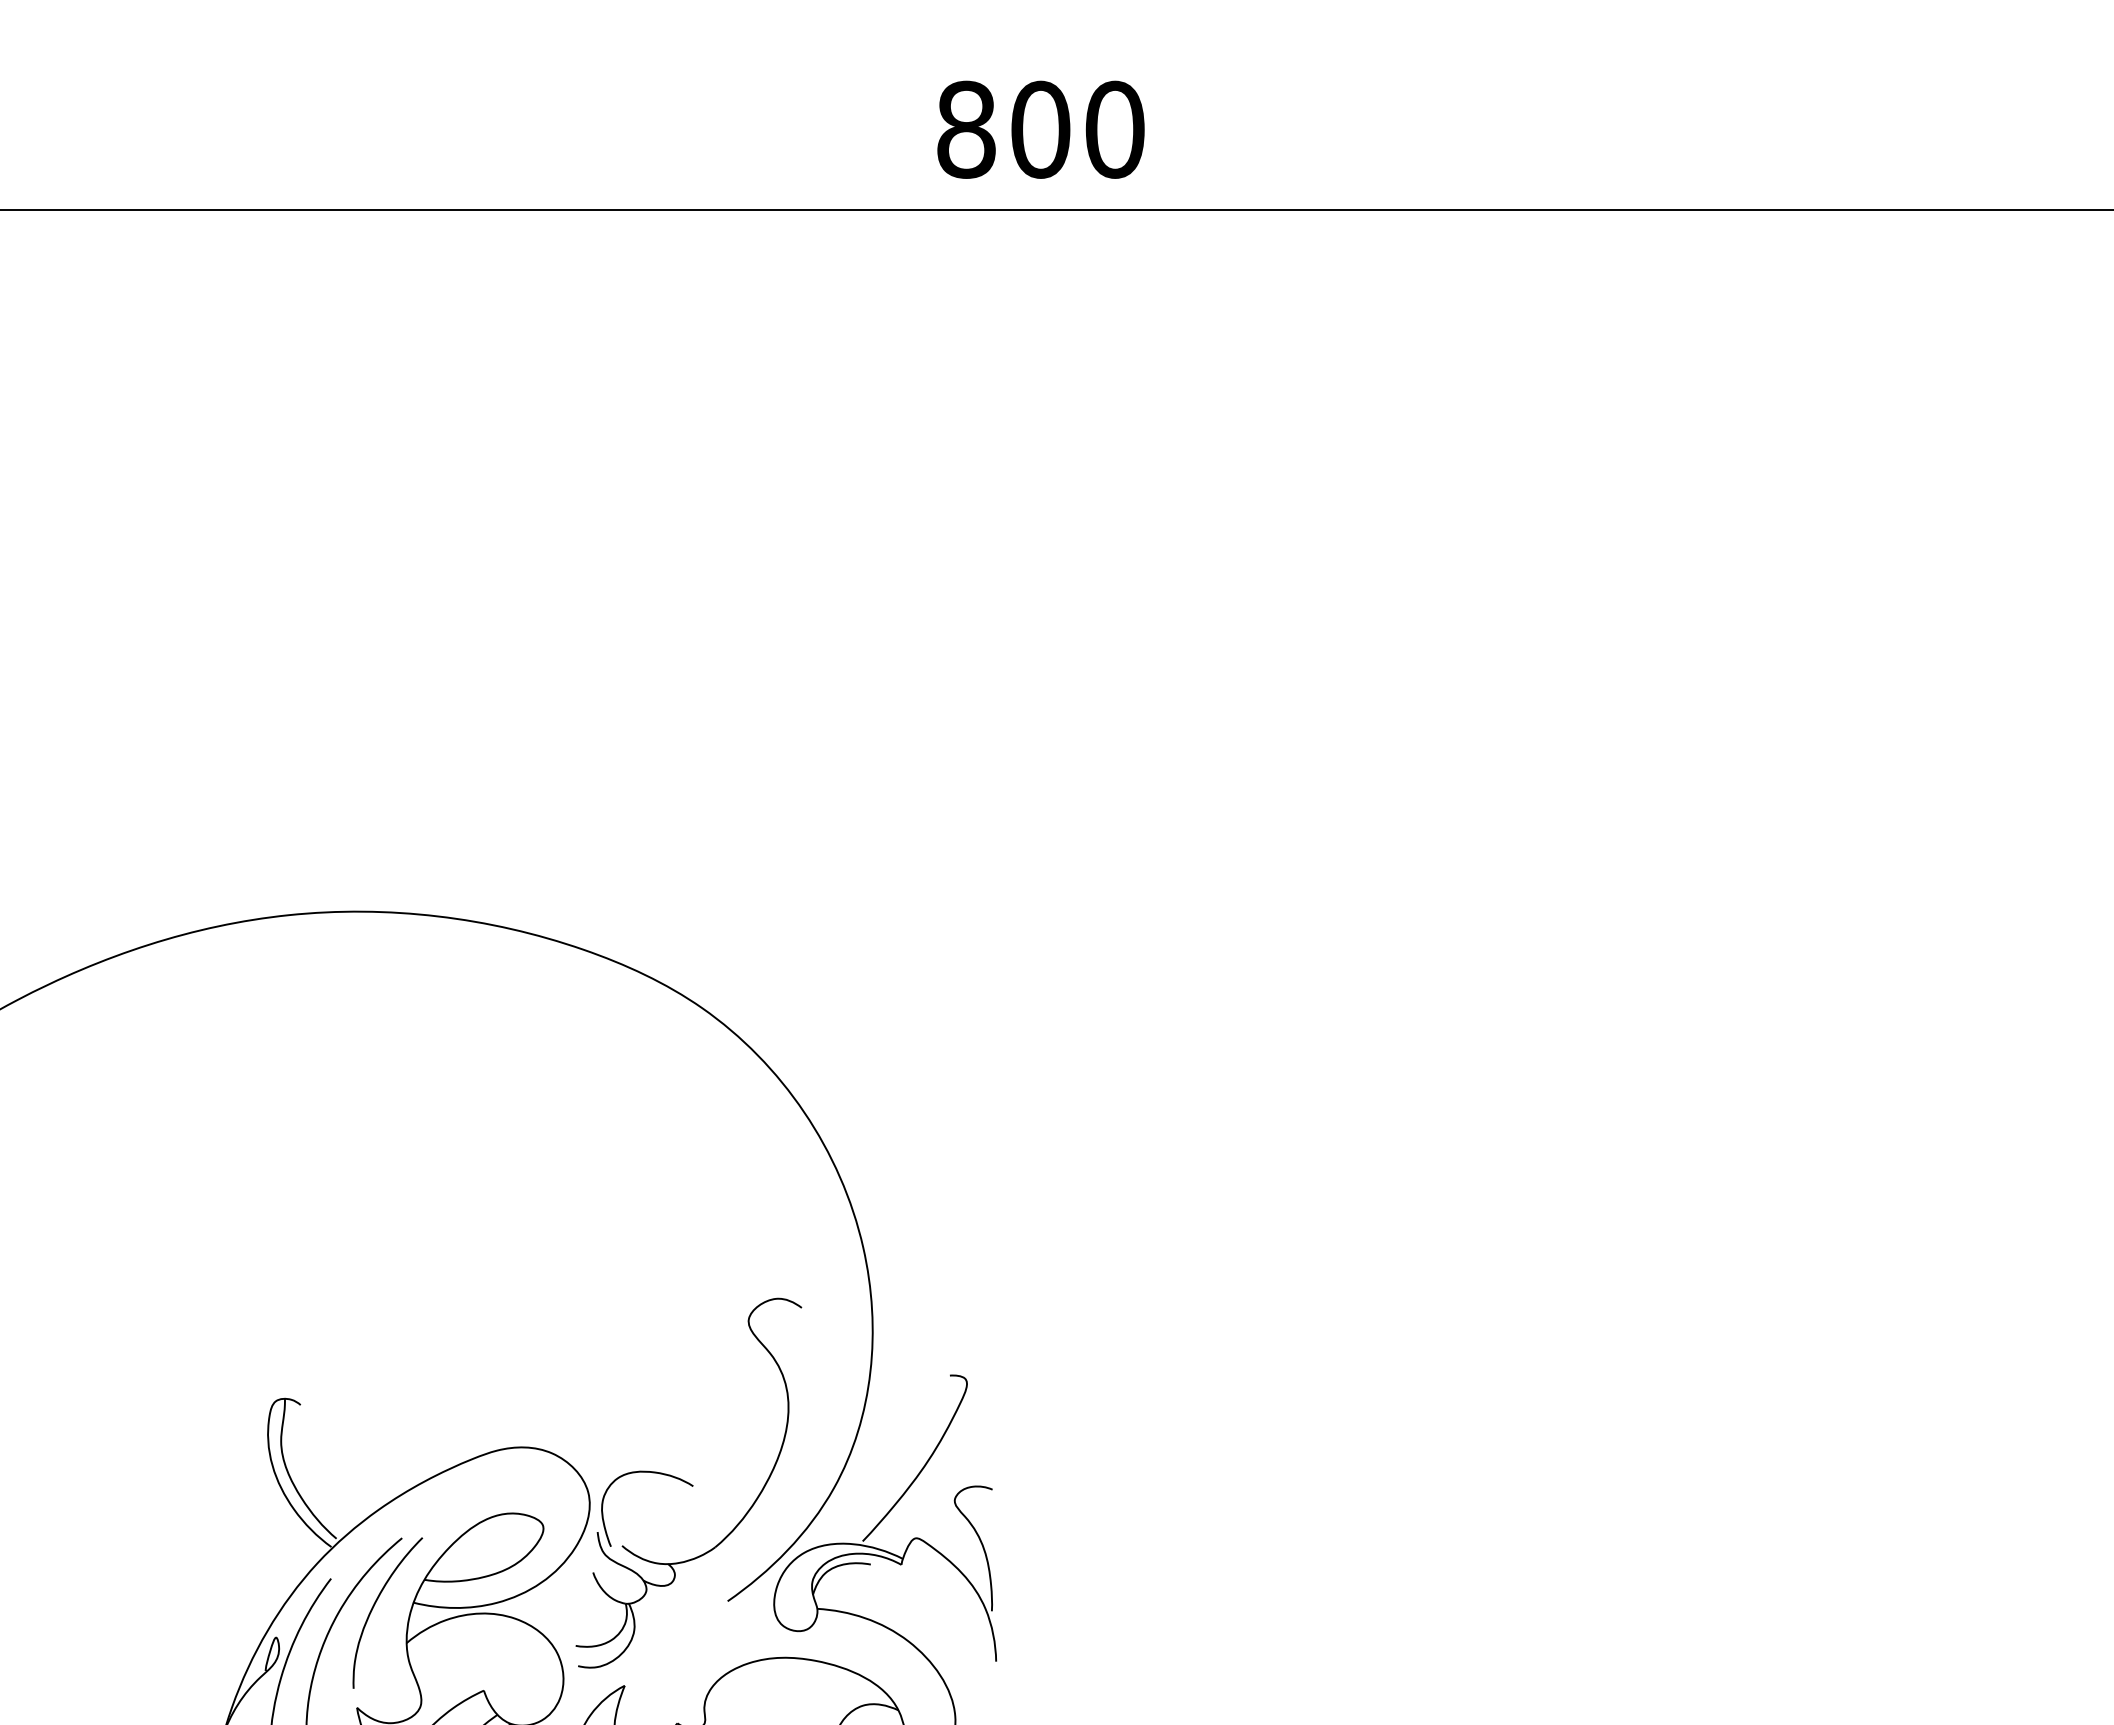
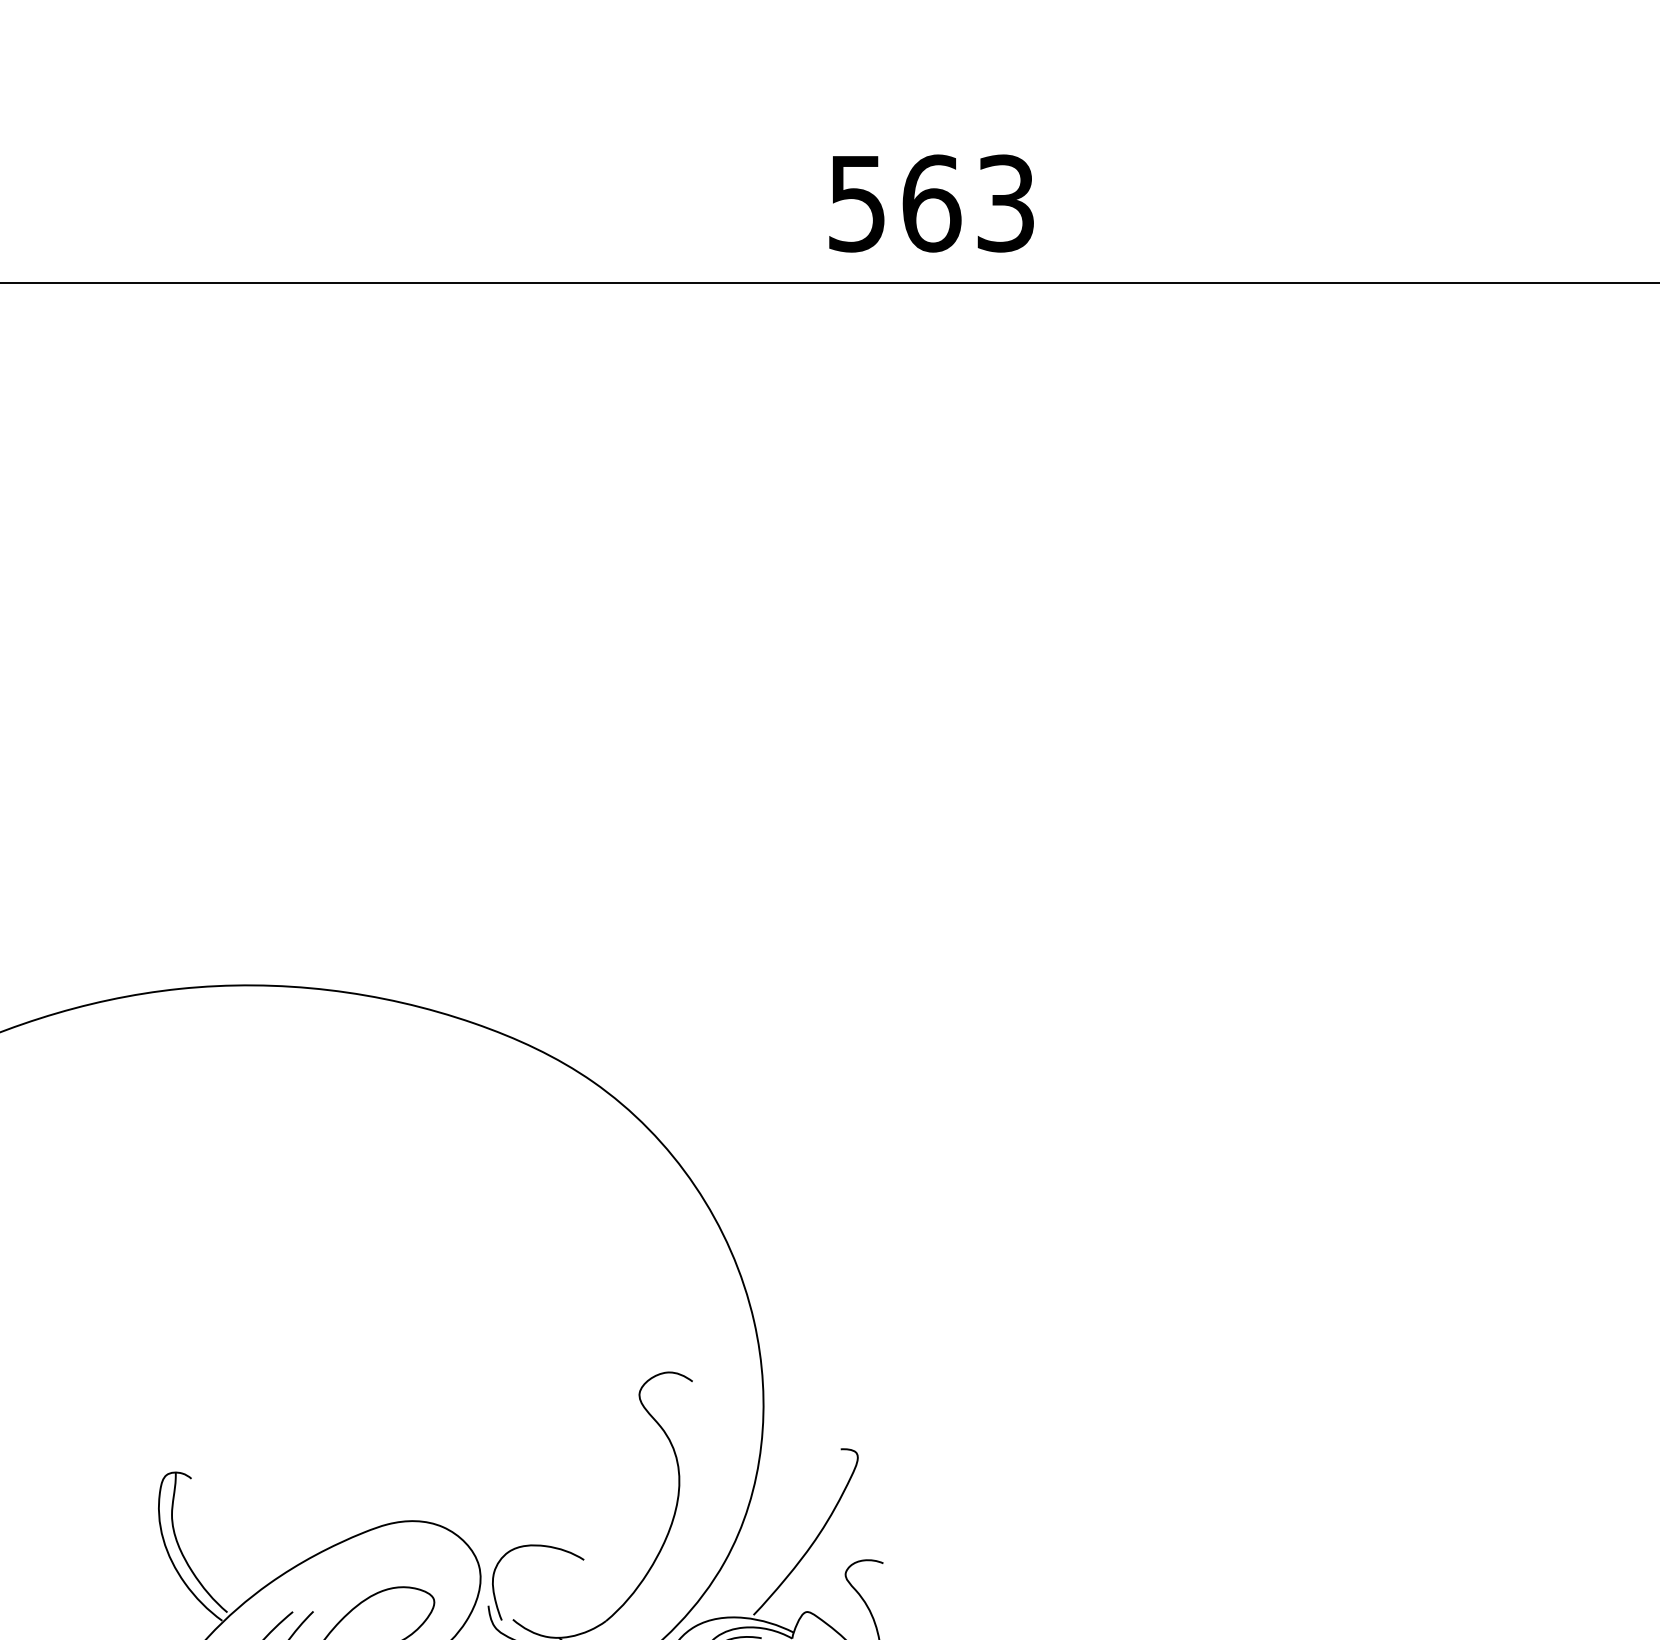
text: (1040, 129) -> (931, 203), 800 -> 563

